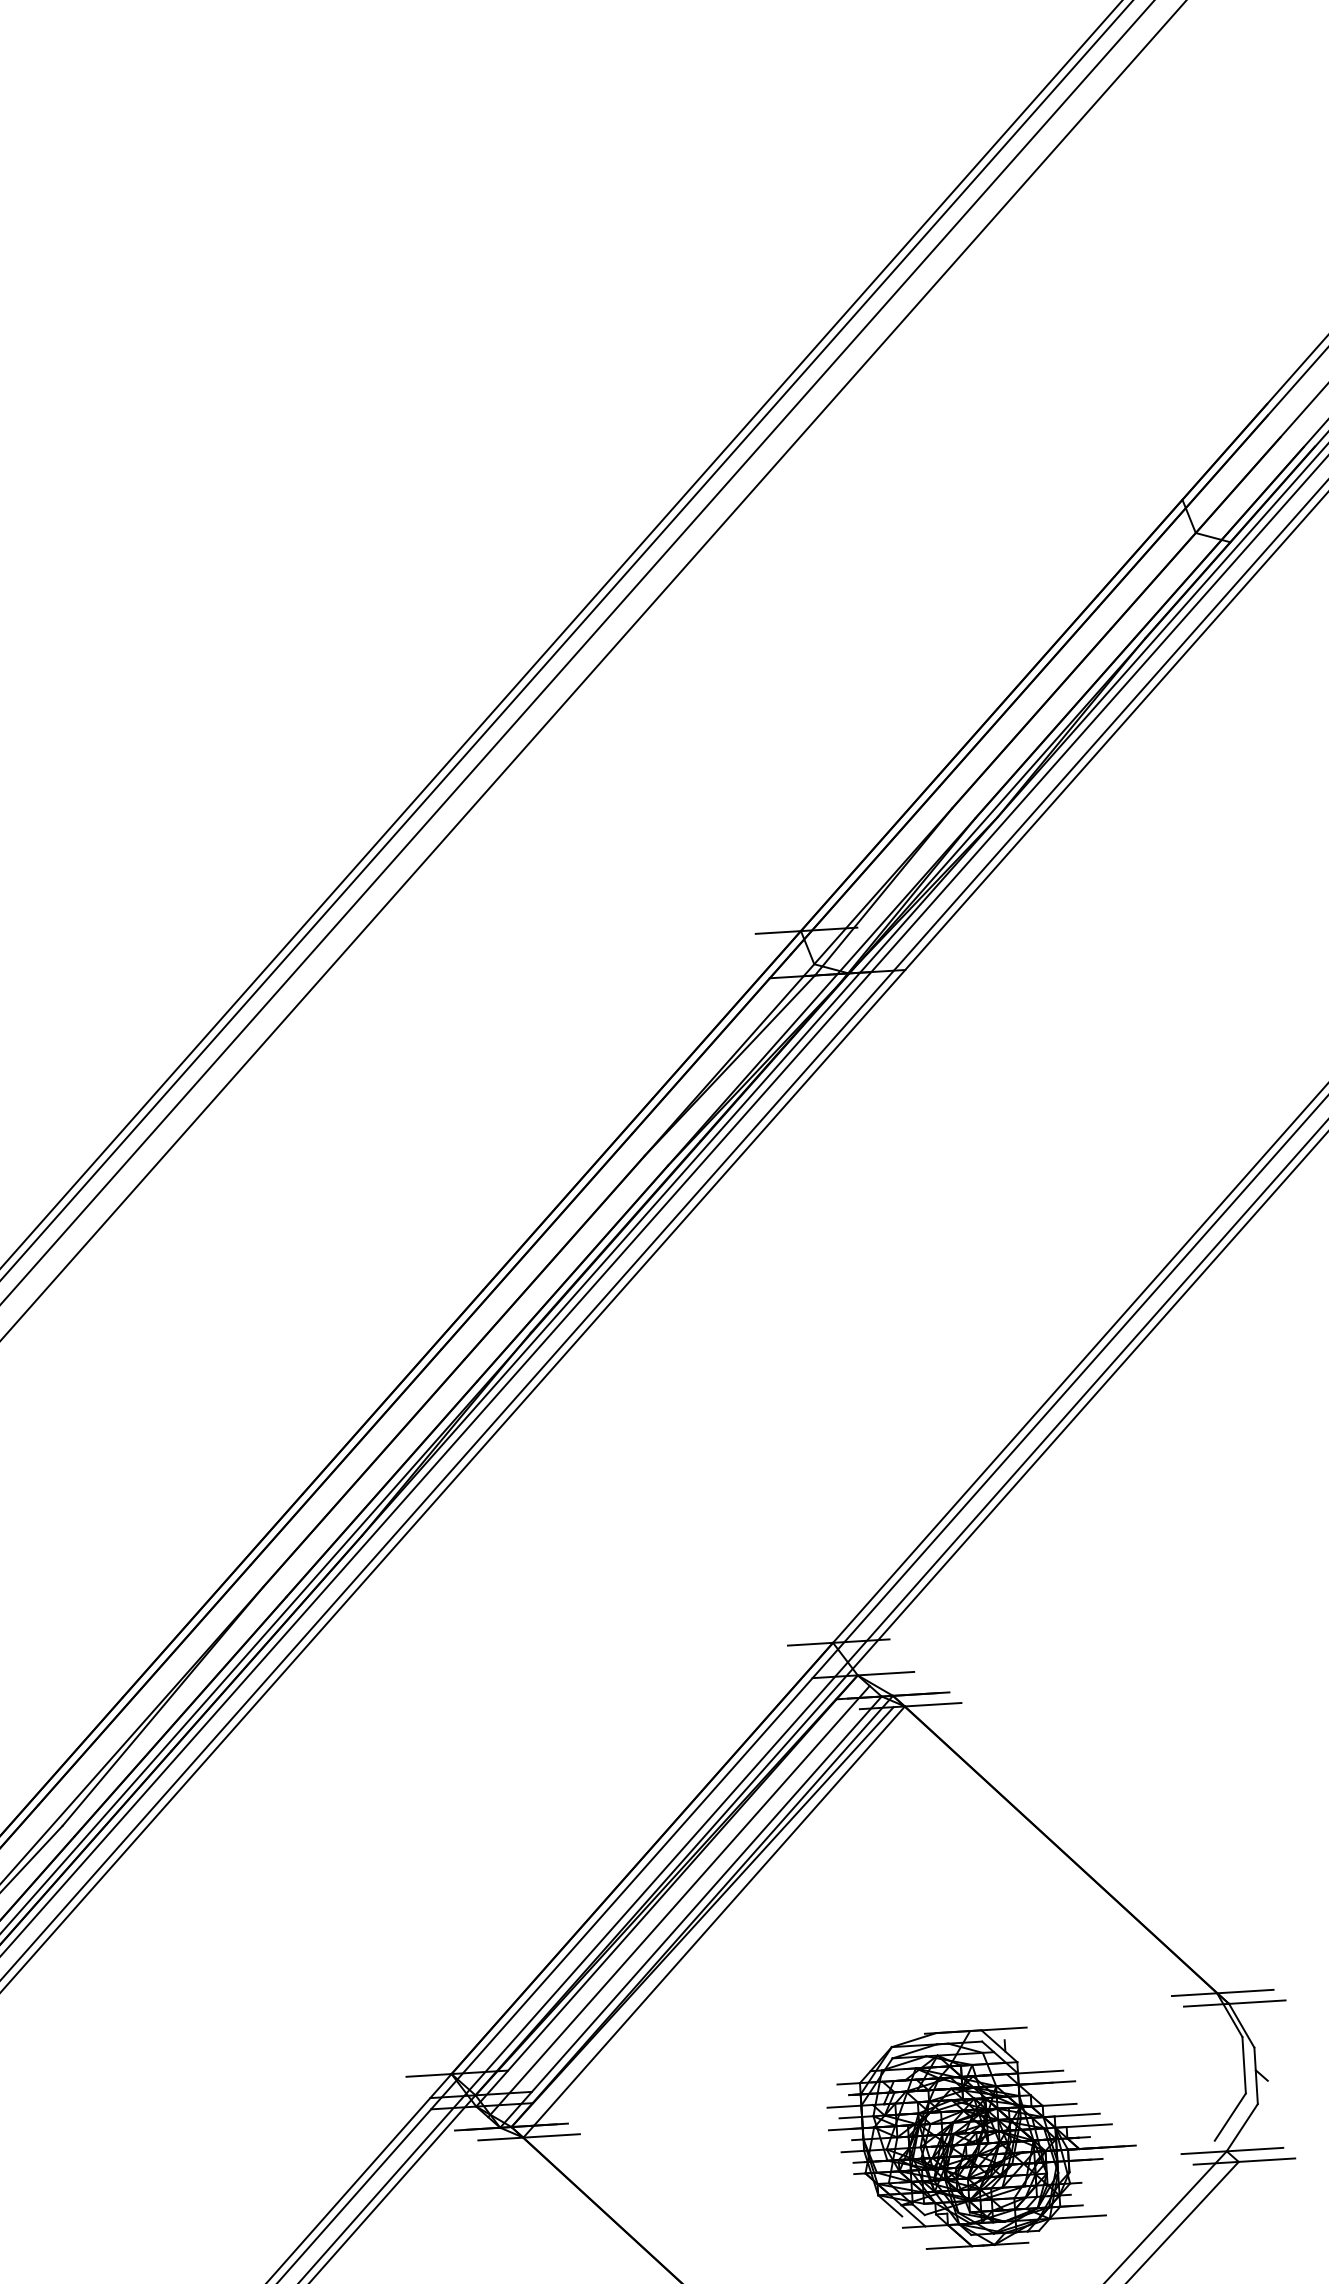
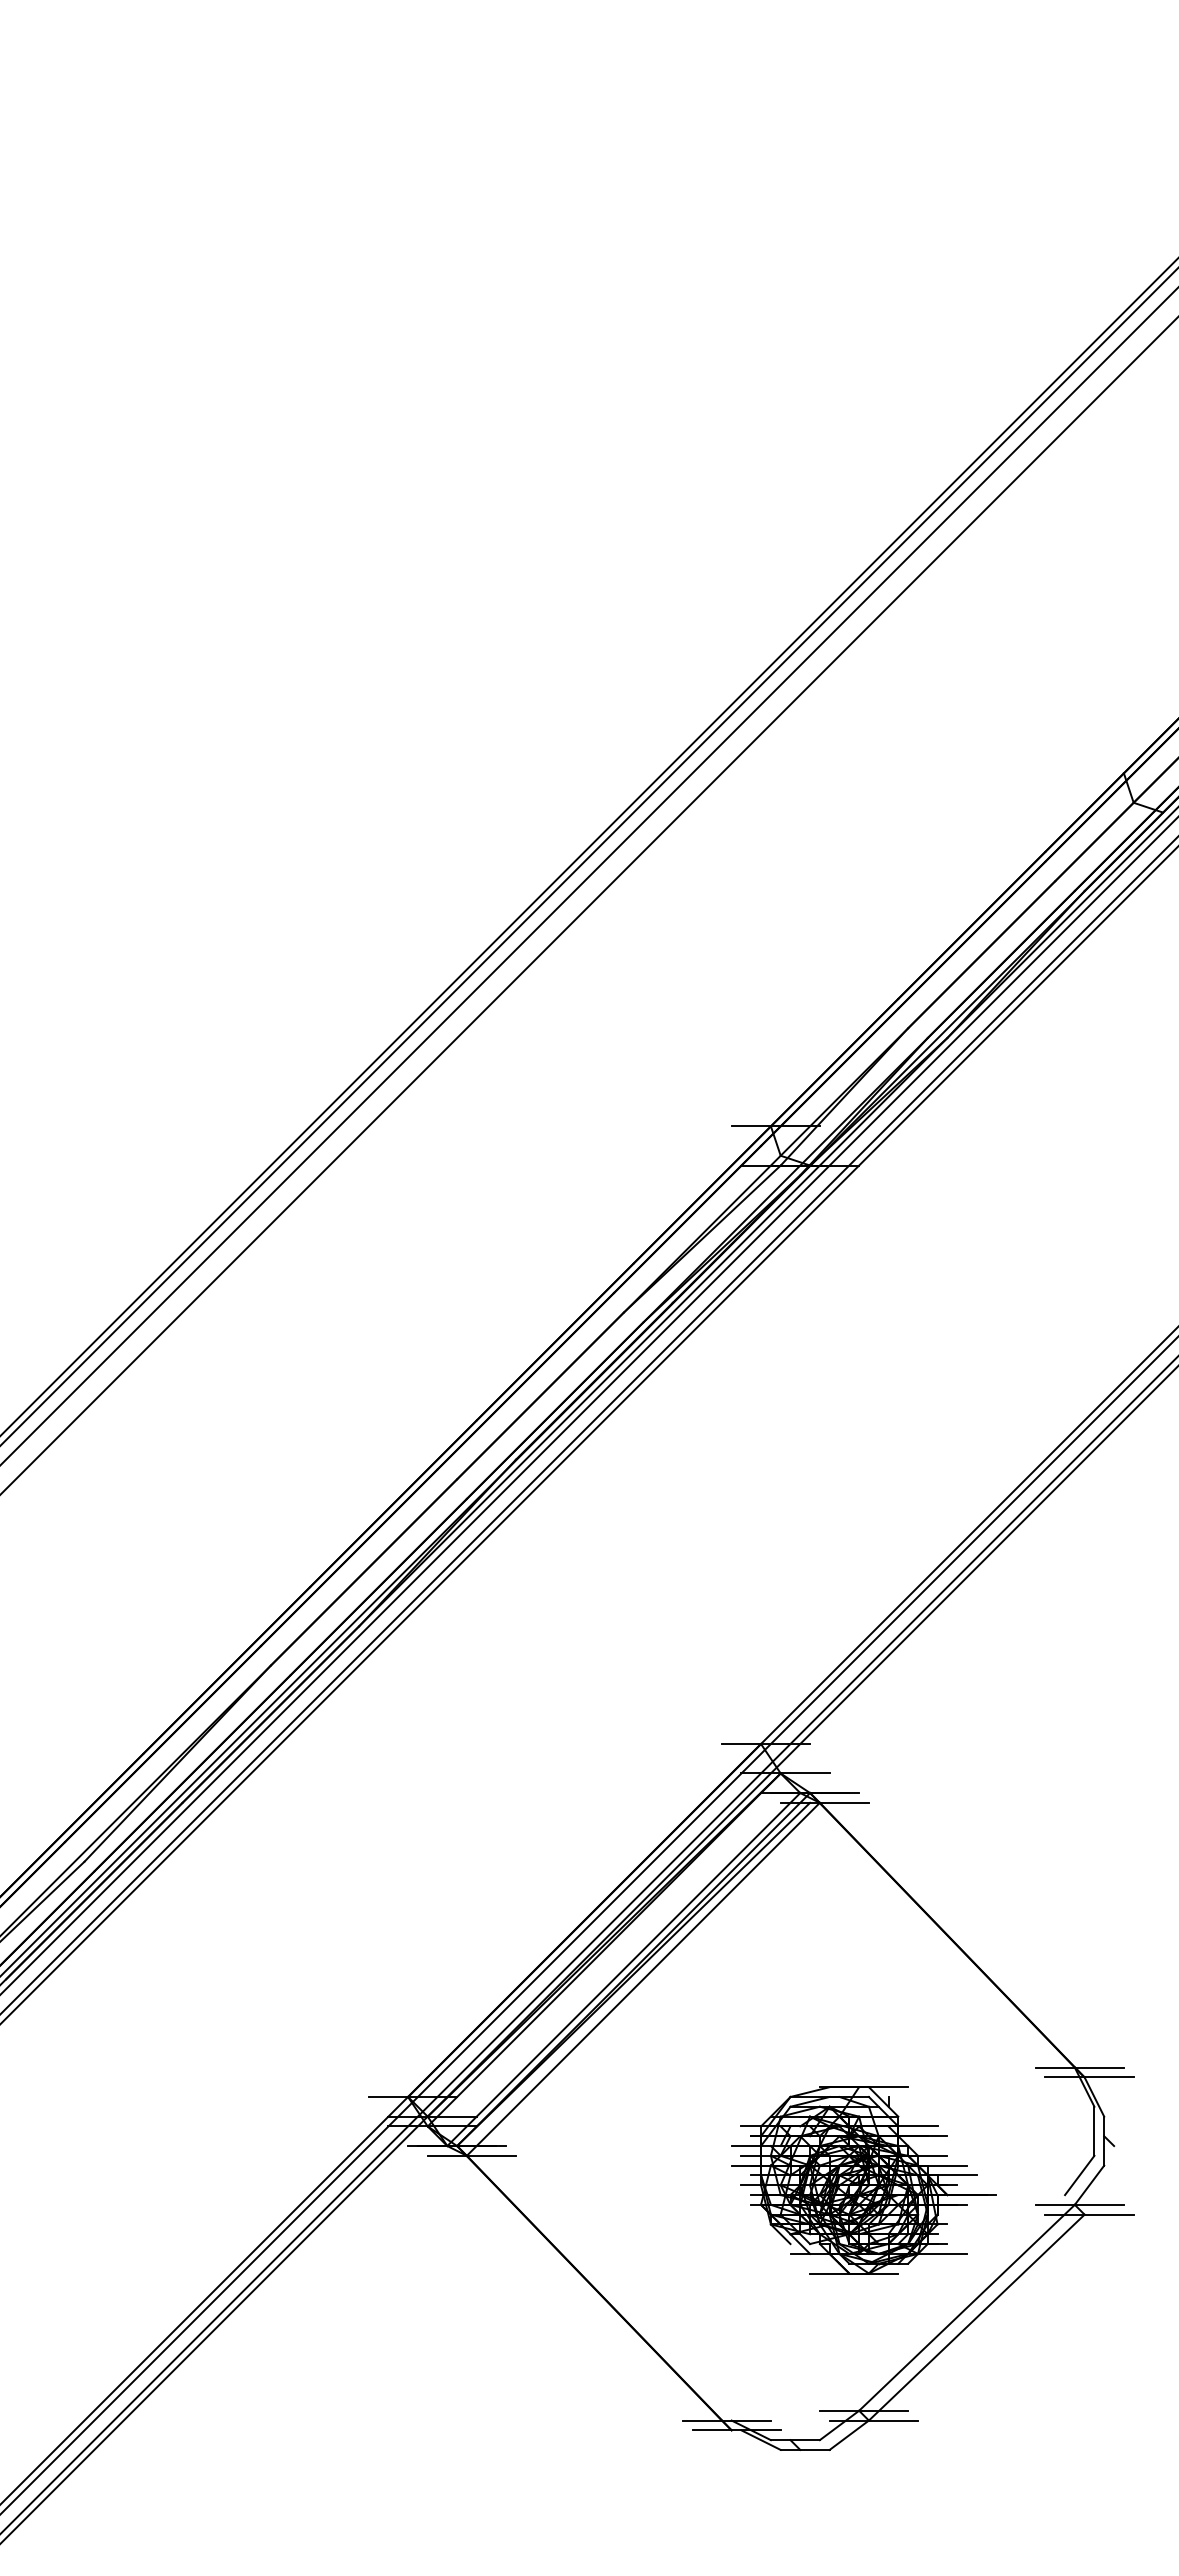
line: (678, 1901) -> (613, 1959), removed

